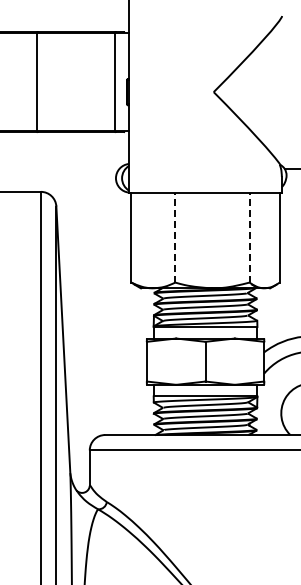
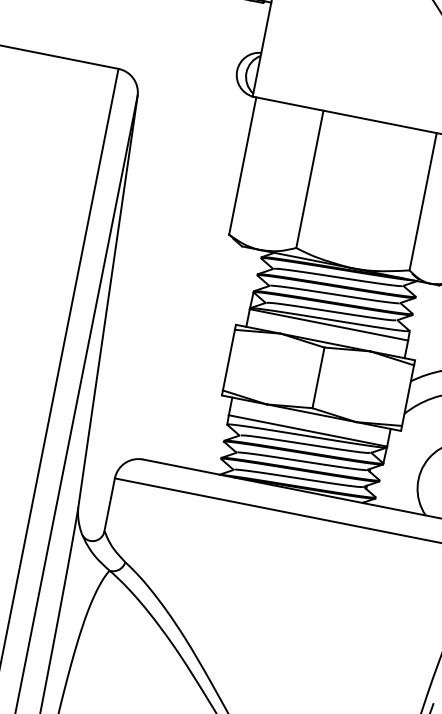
line: (175, 237) -> (310, 179), dashed -> solid
line: (249, 237) -> (423, 201), dashed -> solid

